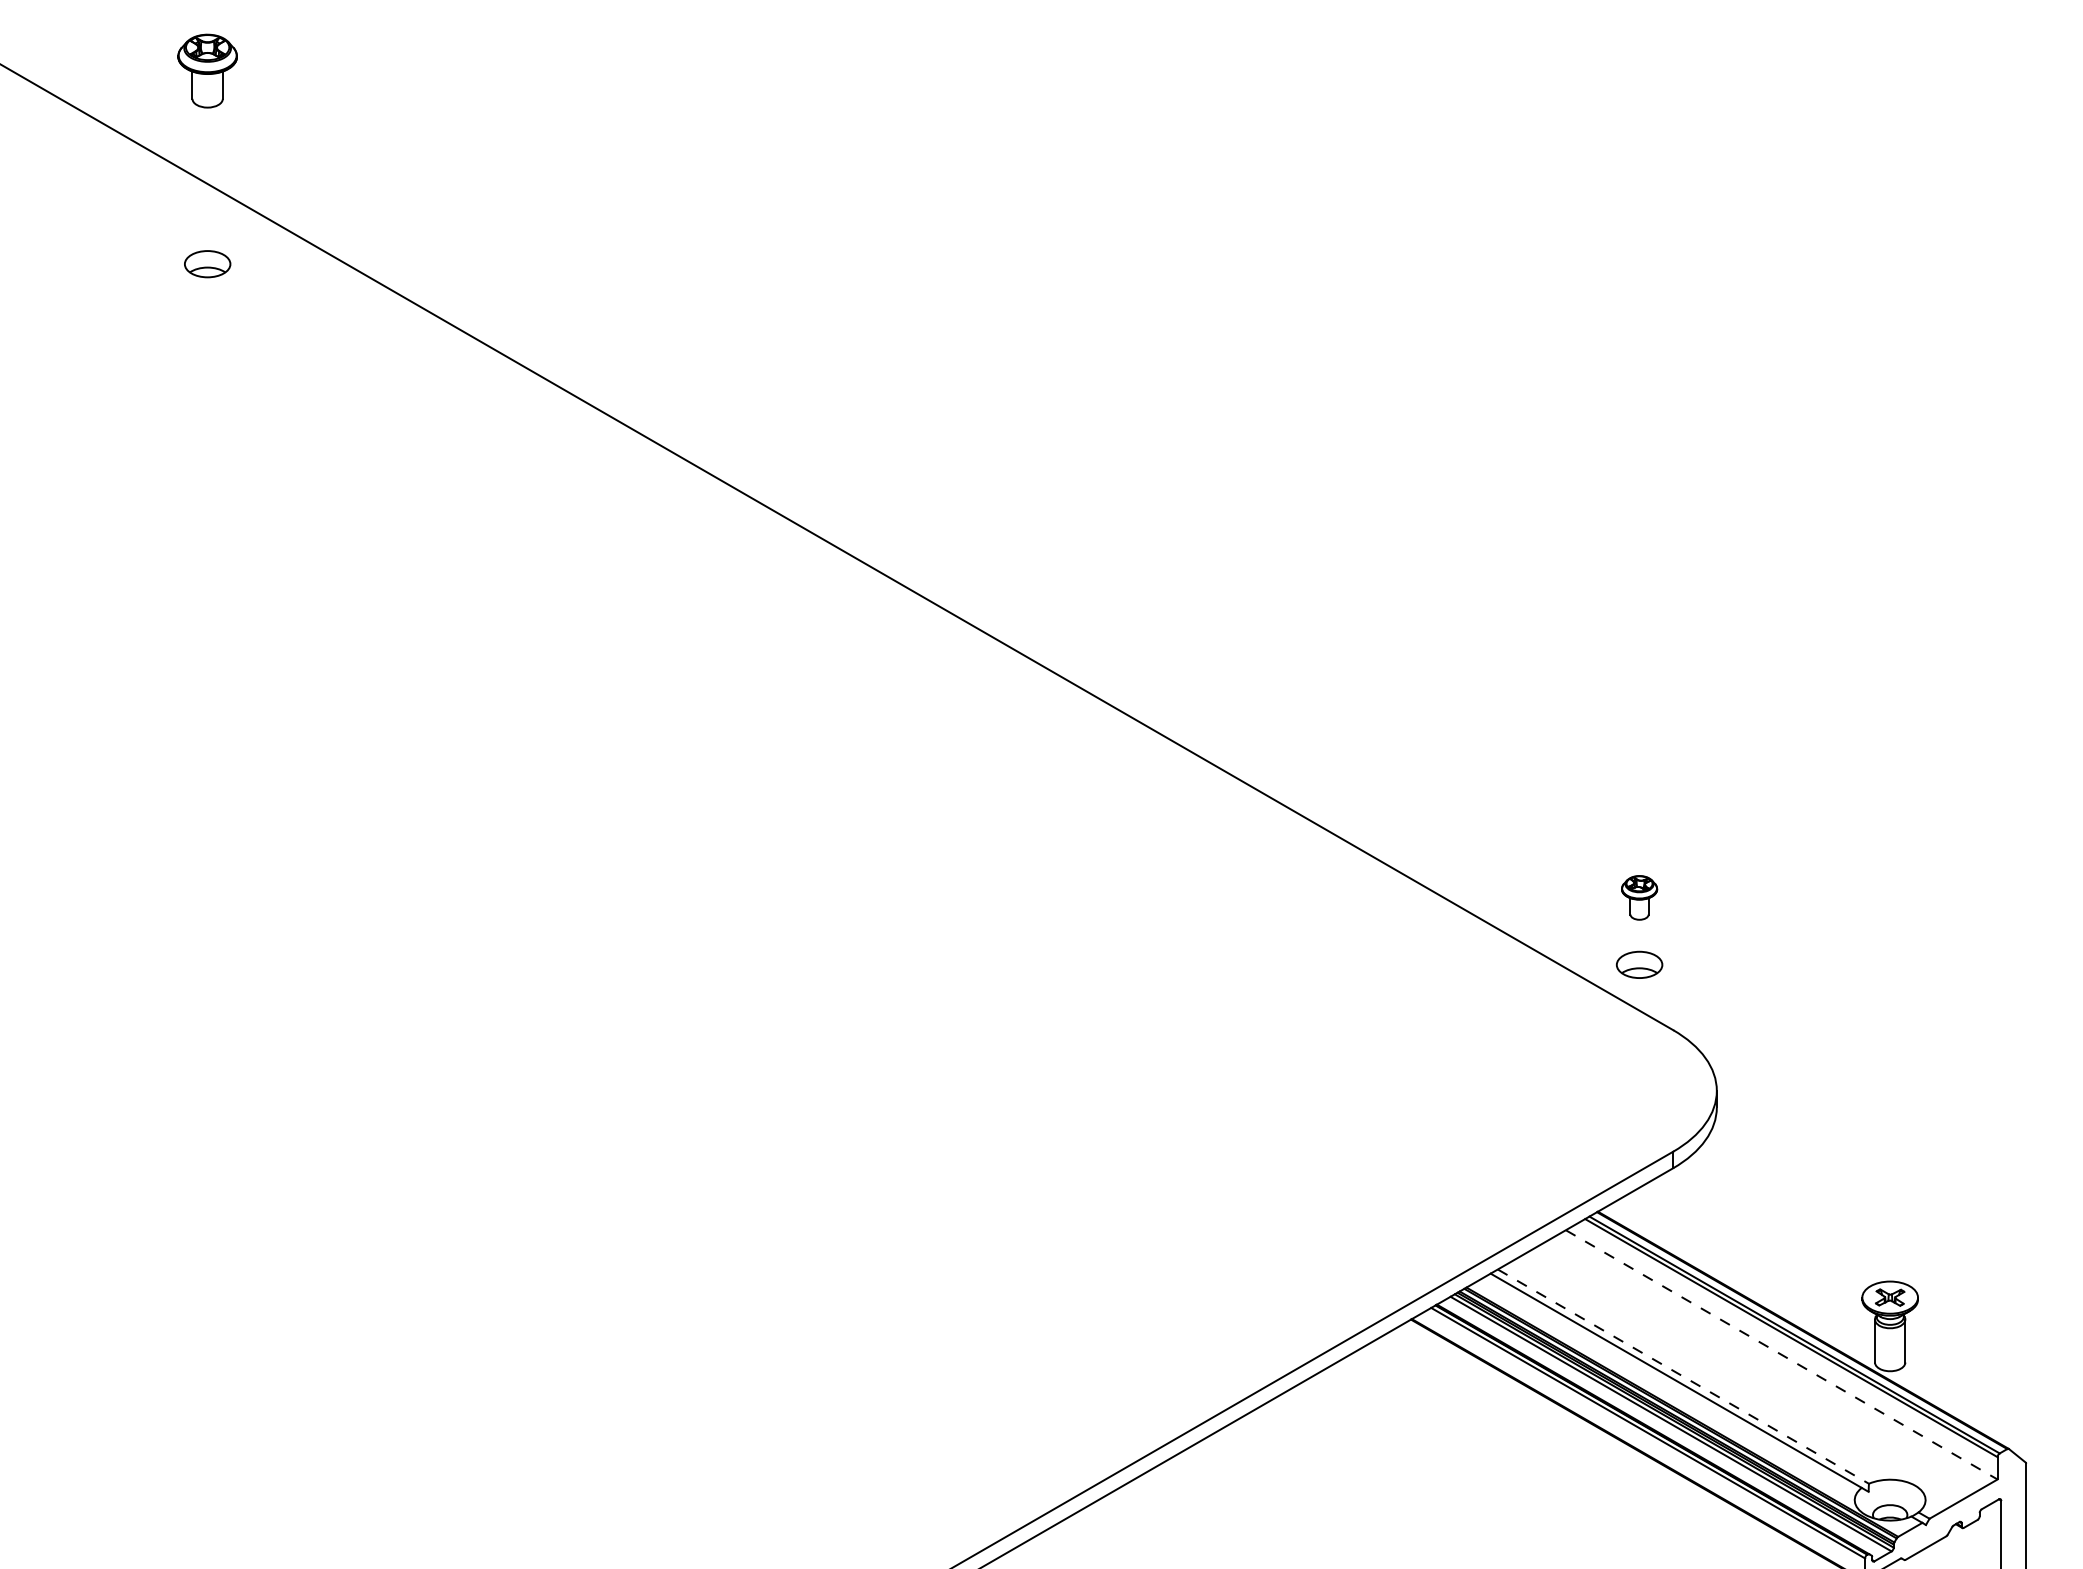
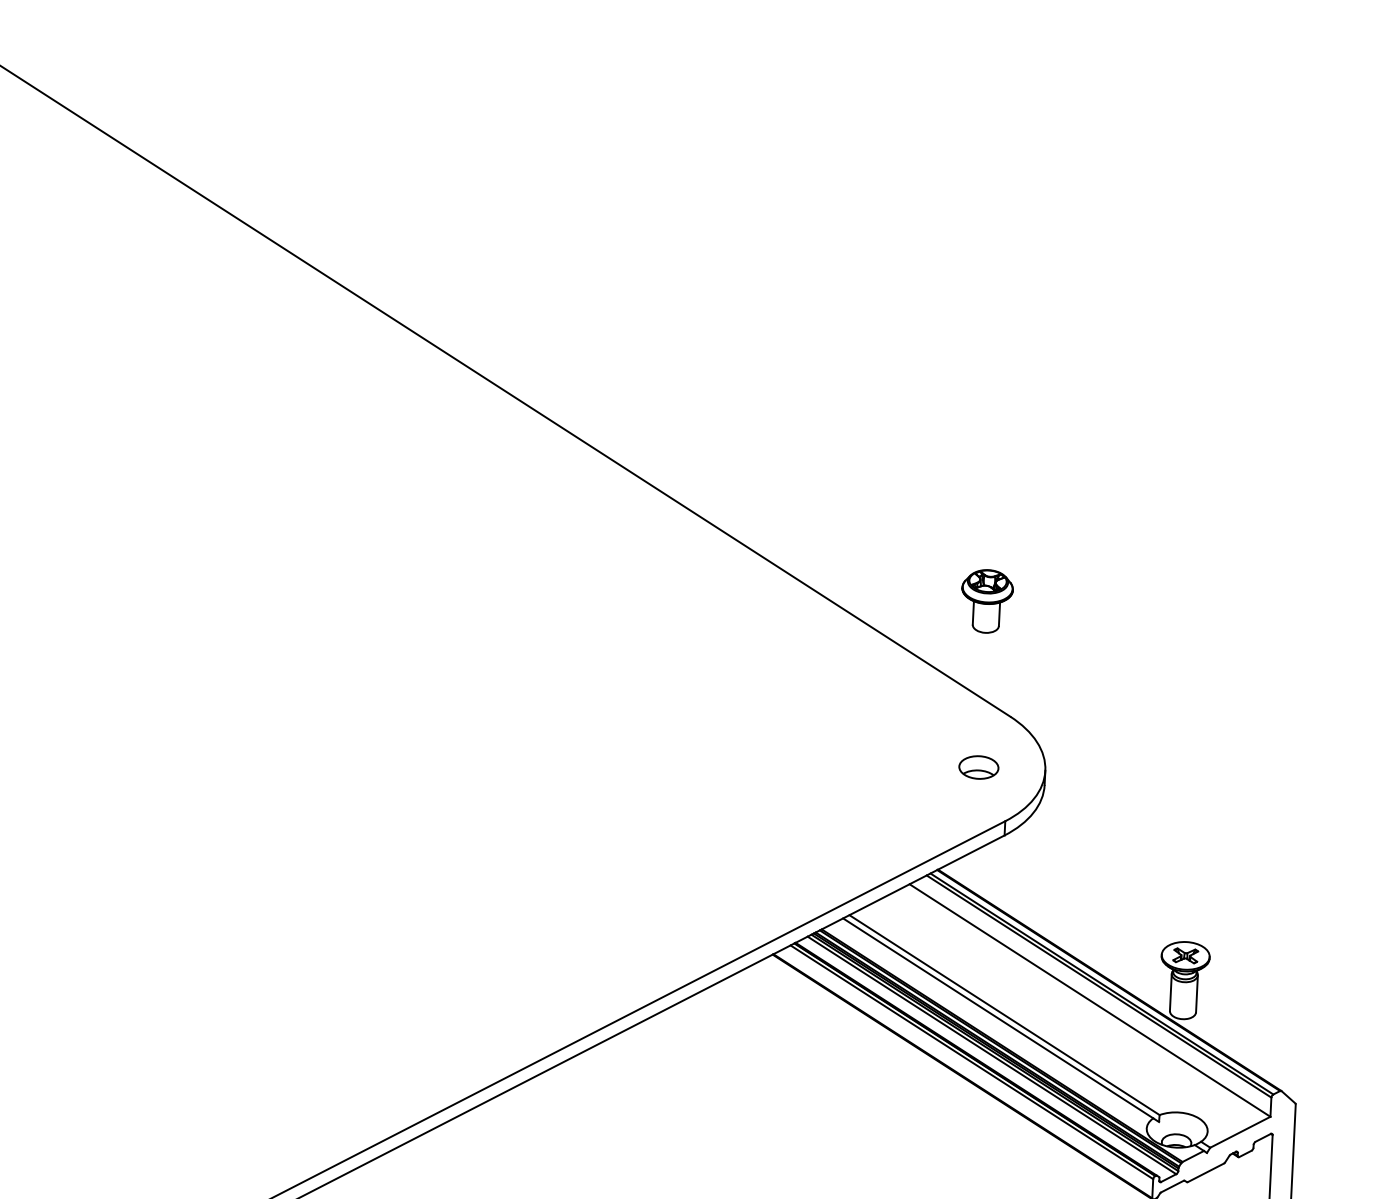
part: (1639, 897) -> (986, 601), size x1.67
part: (1639, 964) -> (978, 767), moved
line: (1782, 1355) -> (1090, 1001), dashed -> solid
line: (1683, 1376) -> (1004, 1015), dashed -> solid

